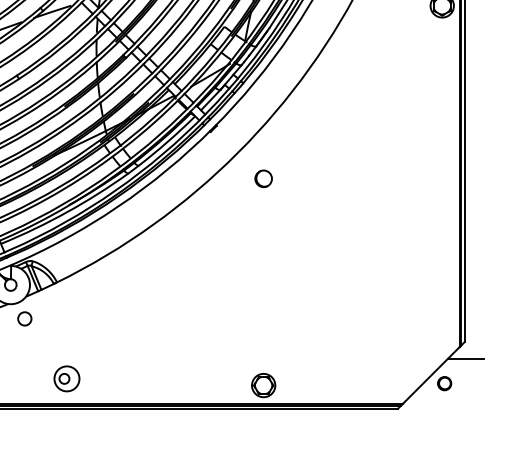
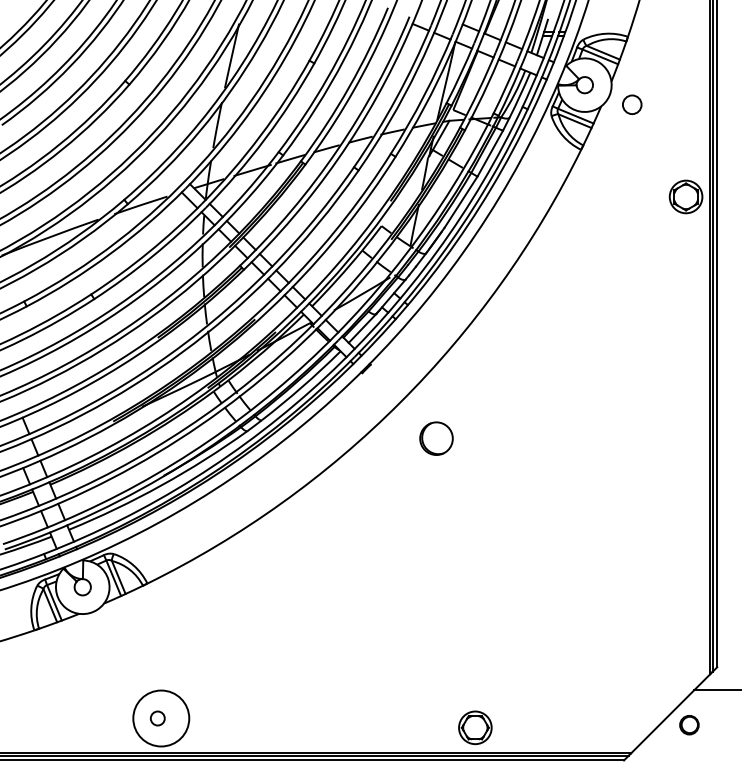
part: (263, 178) -> (435, 438), size x1.4
circle: (24, 318) -> (102, 634), removed
circle: (66, 378) -> (160, 718), size x1.6
part: (263, 385) -> (475, 727), moved

